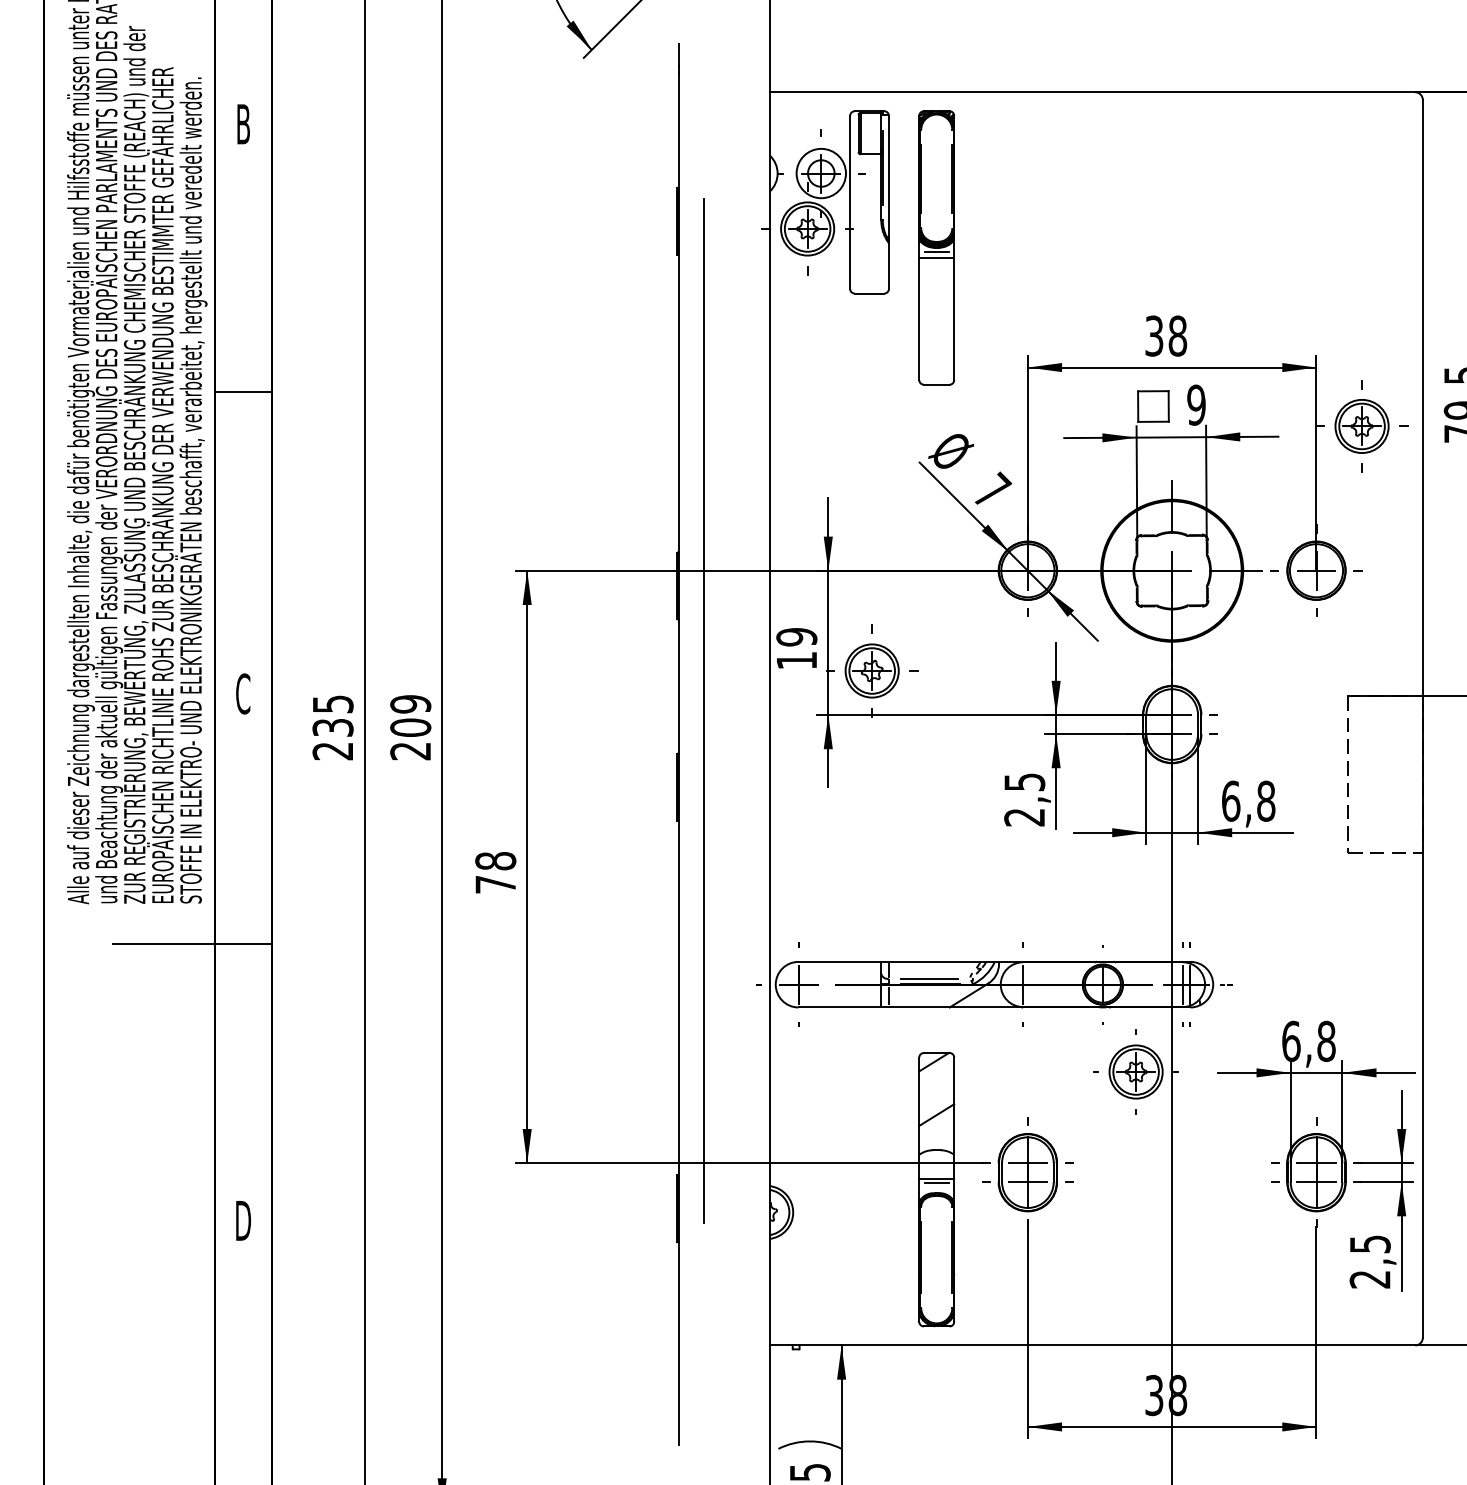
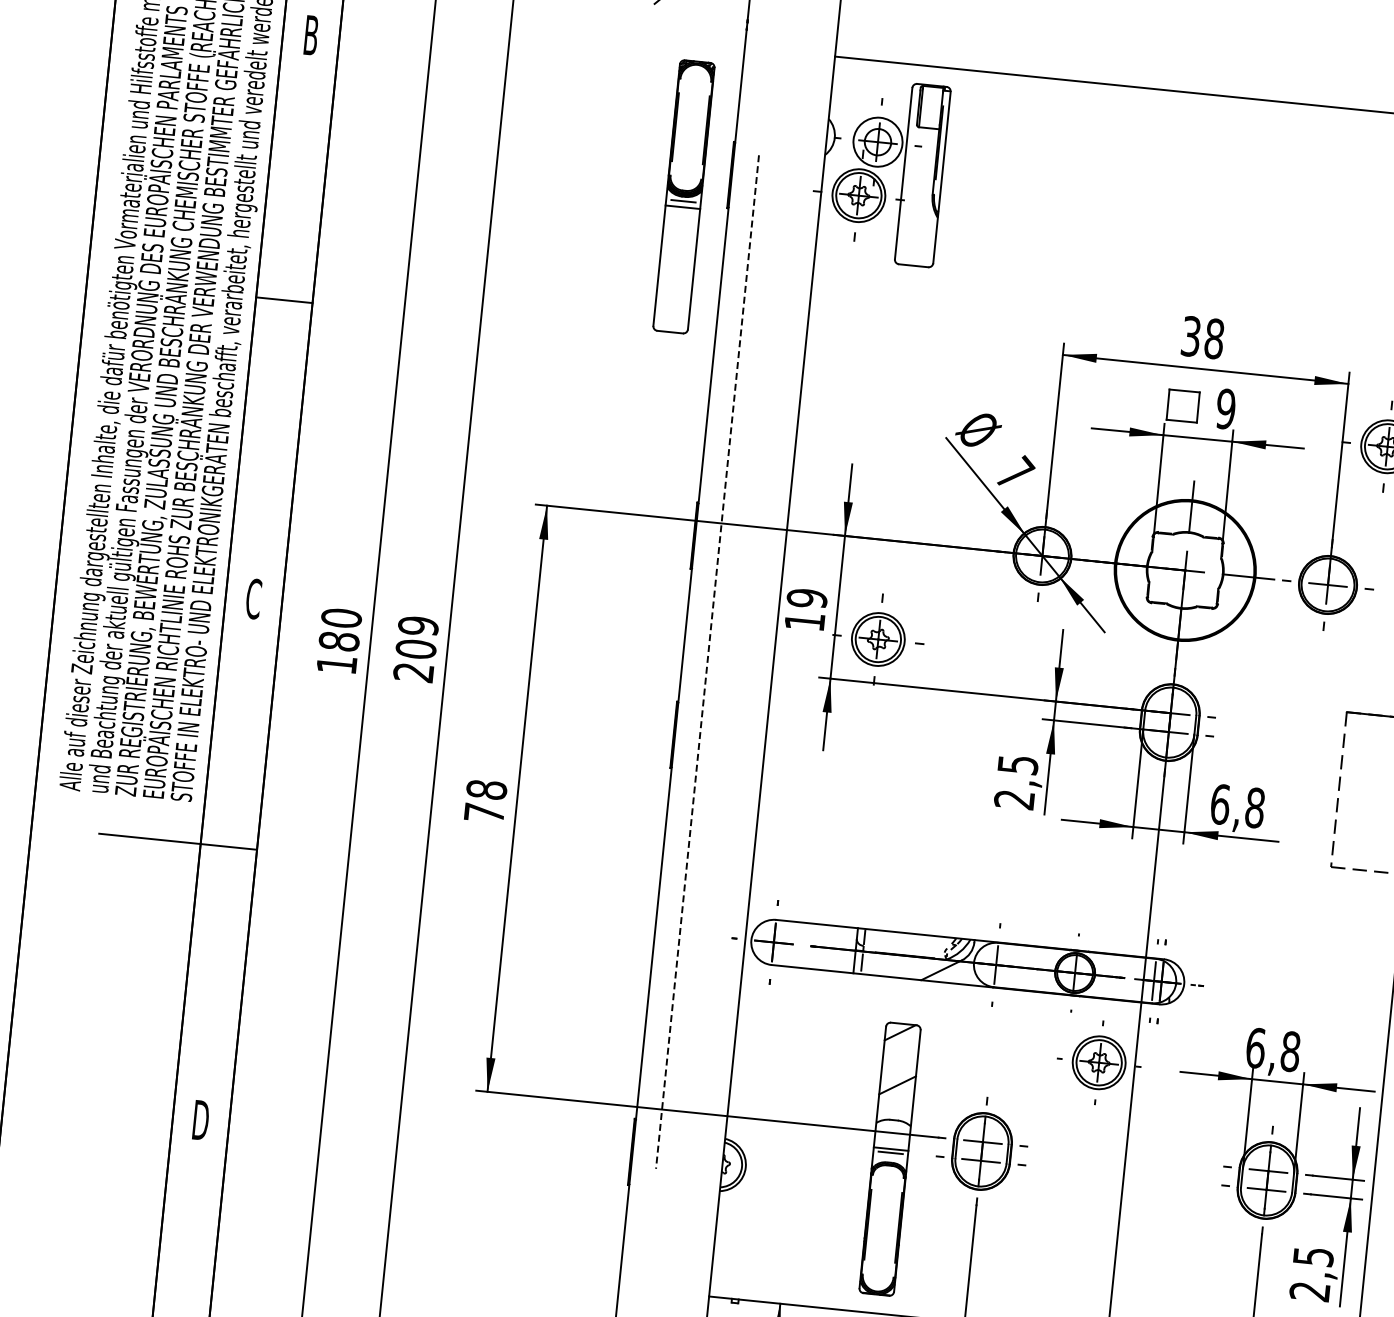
part: (936, 247) -> (683, 196), moved
line: (703, 711) -> (707, 662), solid -> dashed
text: (332, 727) -> (338, 641), 235 -> 180
line: (929, 978) -> (904, 949), removed

